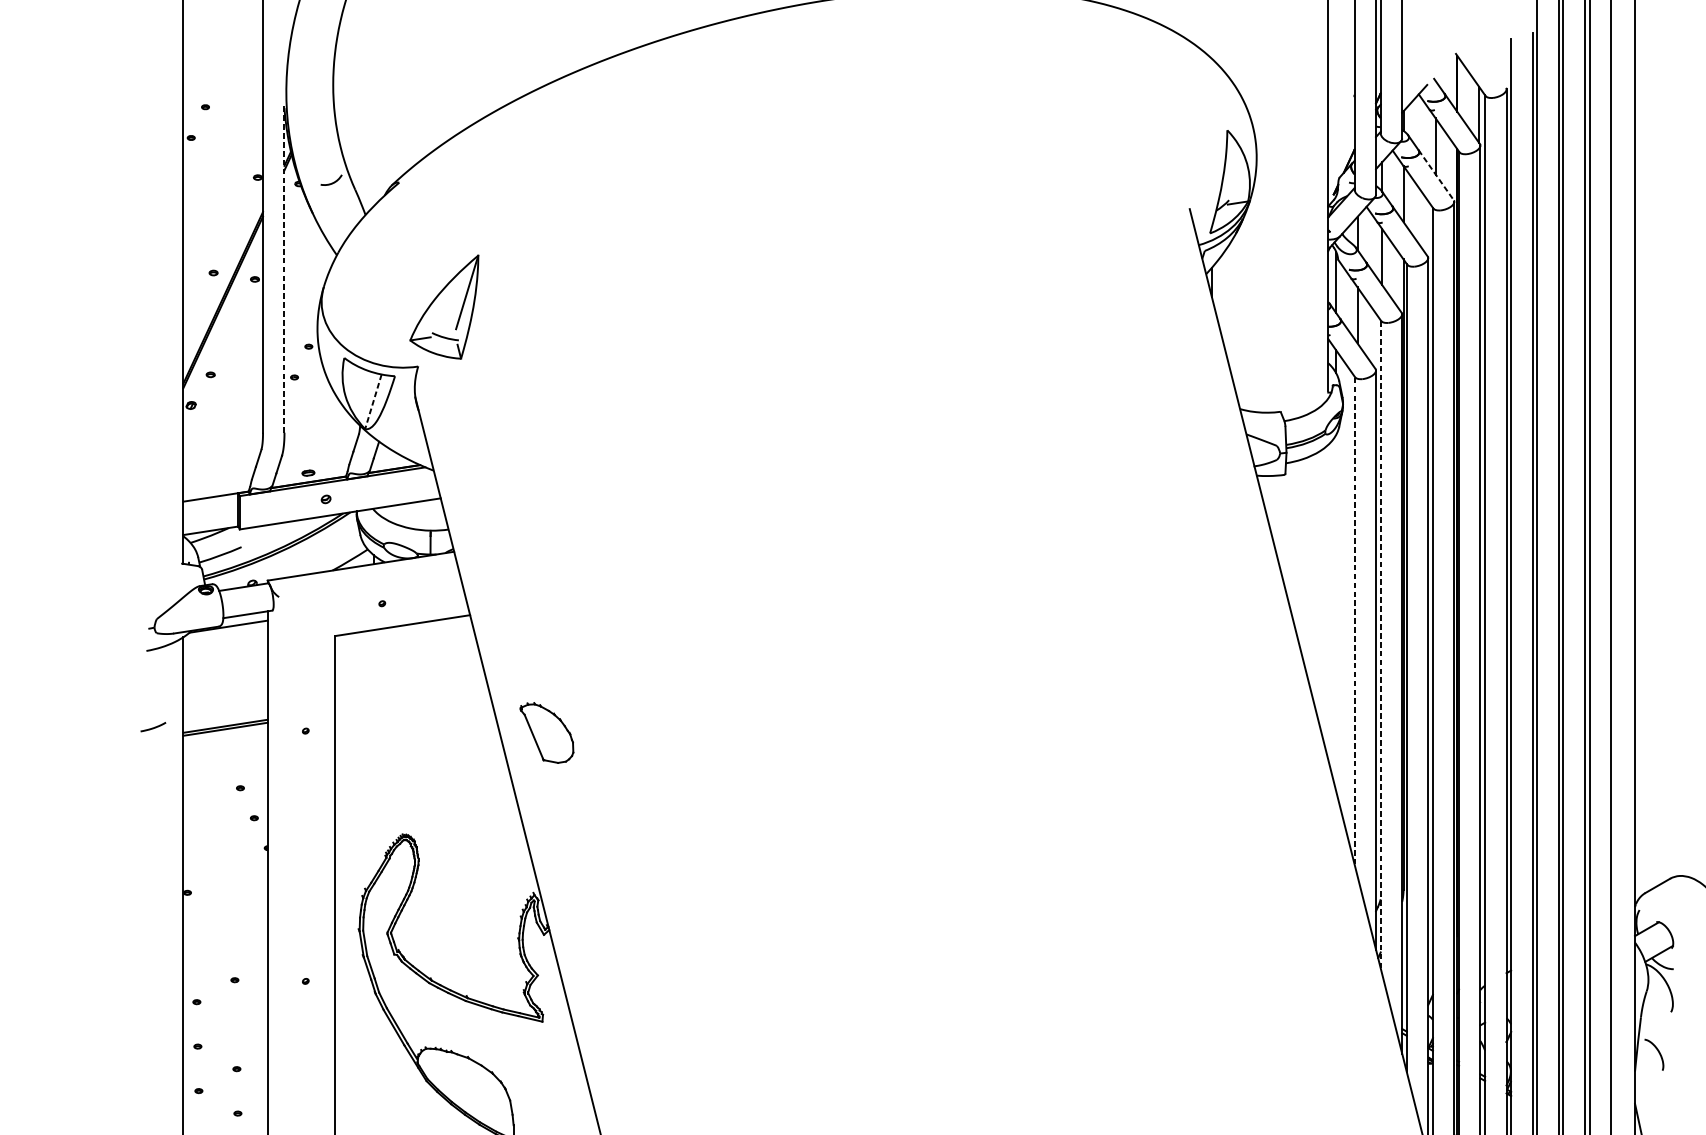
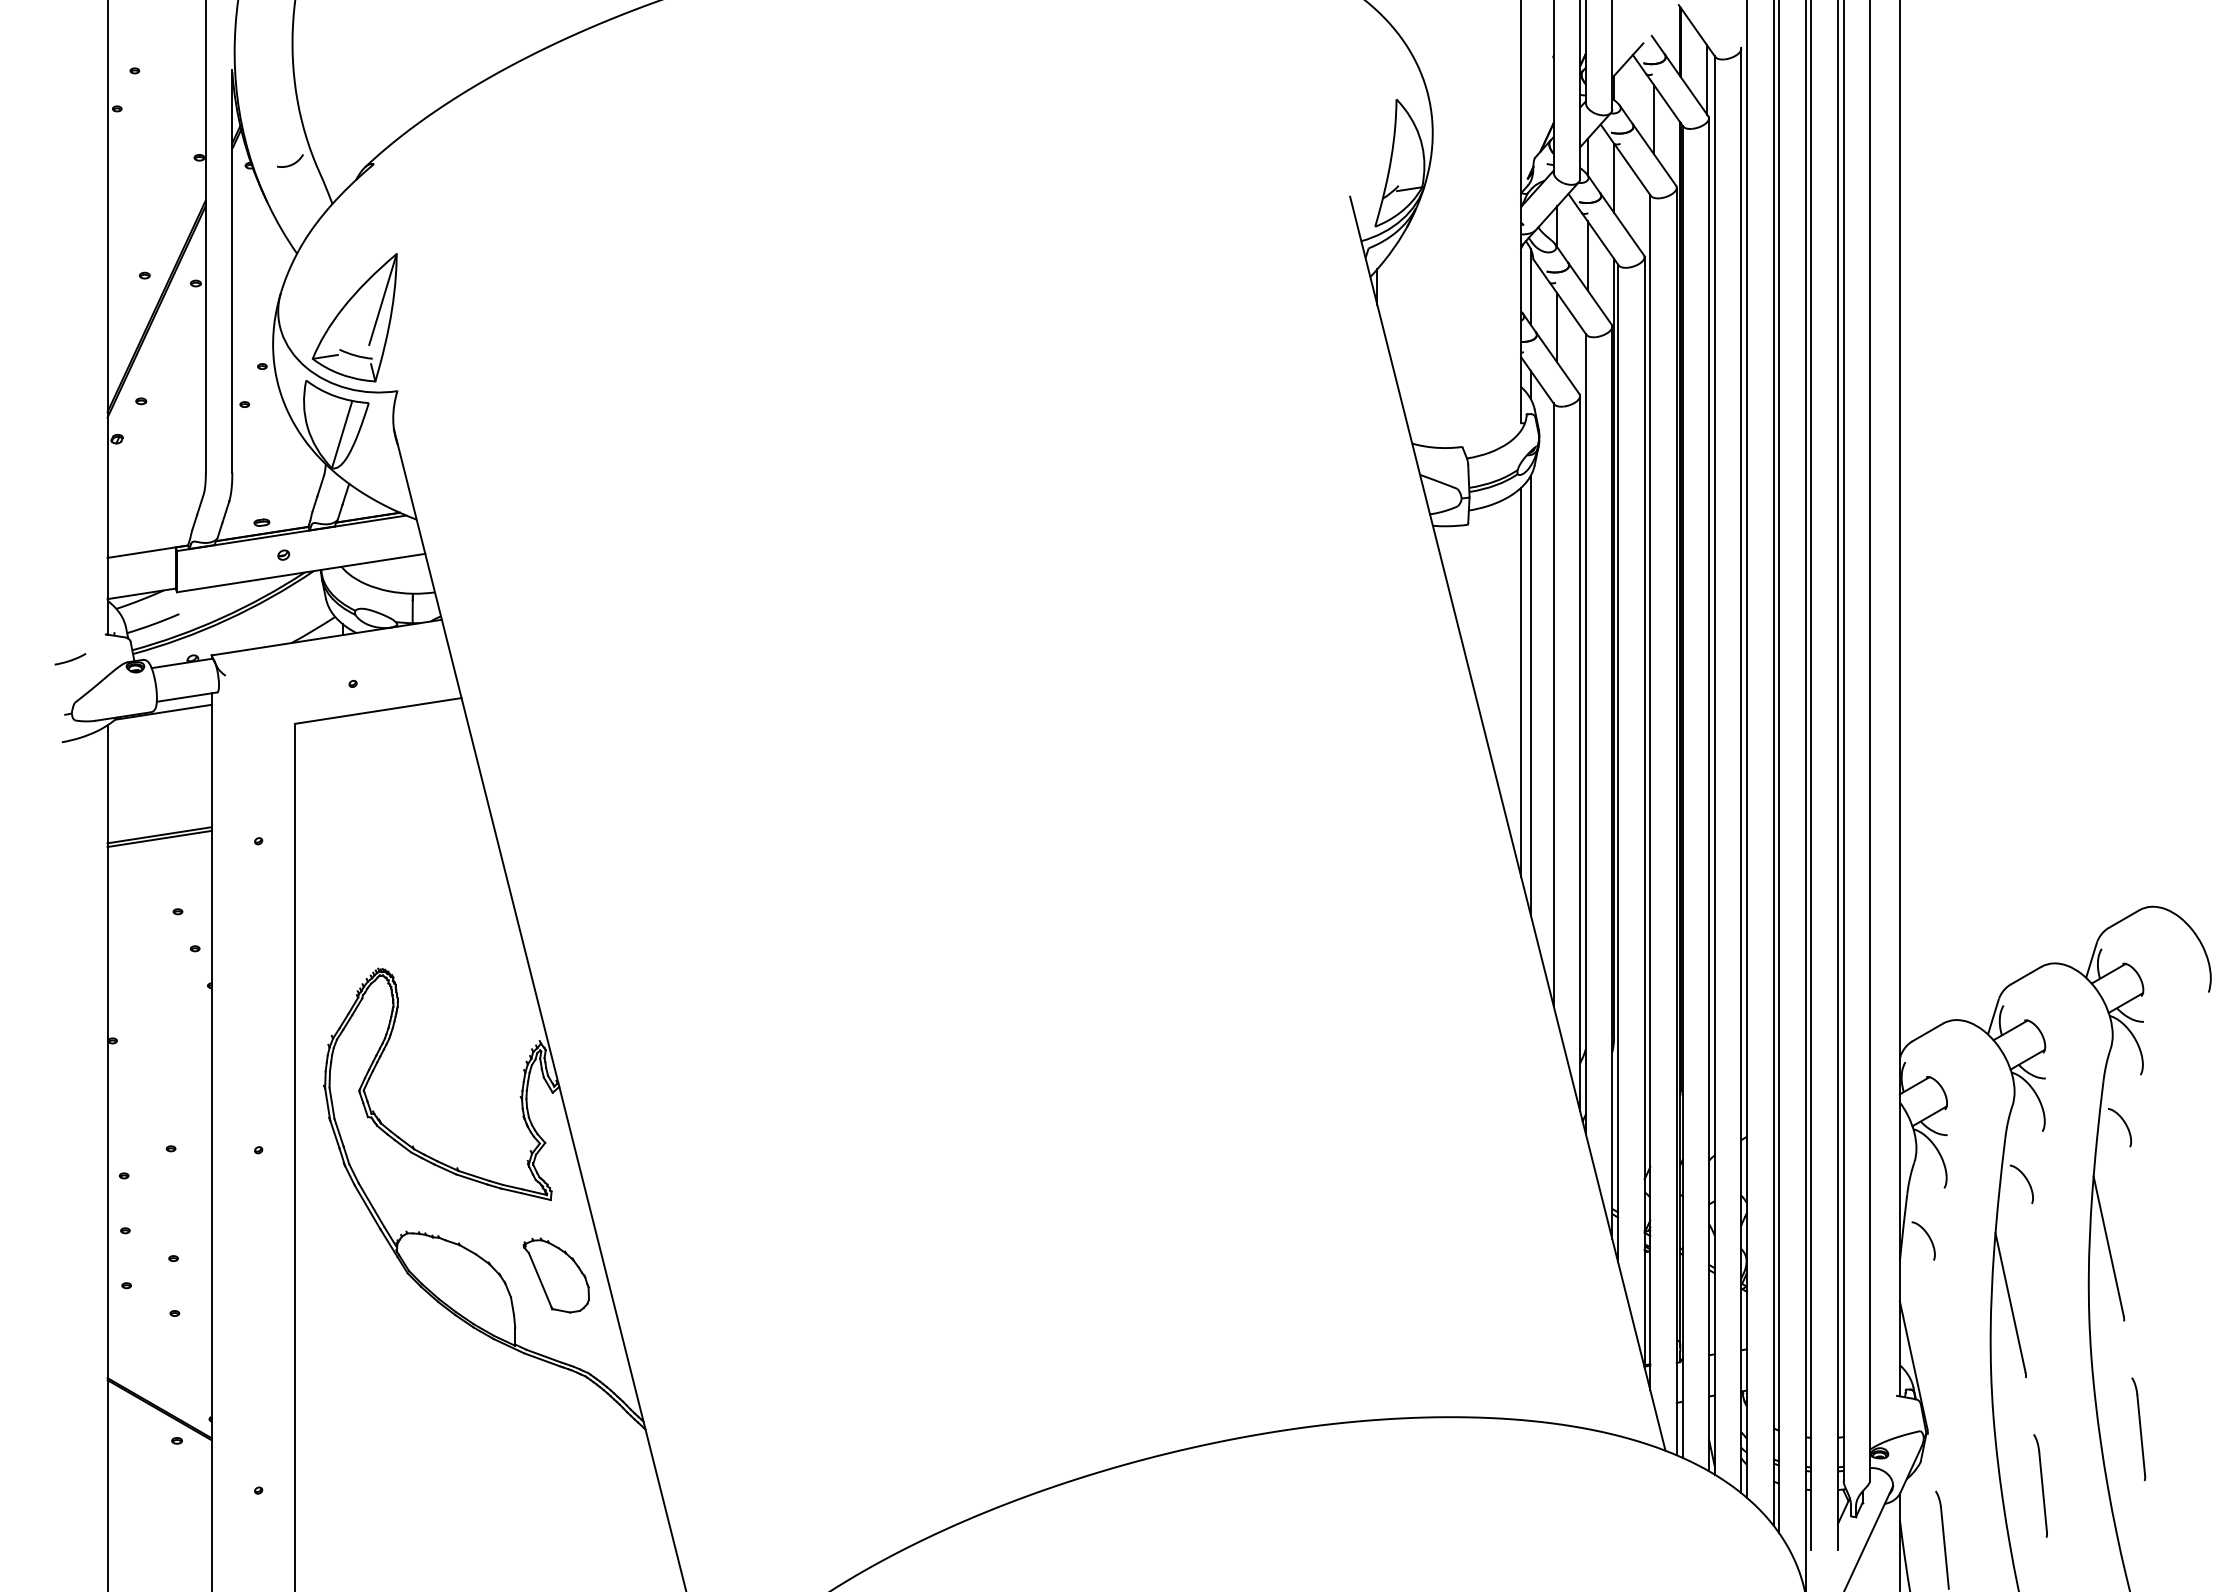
line: (1436, 174) -> (1654, 154), dashed -> solid
line: (284, 268) -> (232, 270), dashed -> solid
part: (444, 306) -> (354, 317), moved
line: (373, 402) -> (342, 435), dashed -> solid
line: (1328, 601) -> (1521, 681), added
line: (1335, 612) -> (1530, 694), added
line: (1354, 620) -> (1553, 704), dashed -> solid
line: (1380, 643) -> (1585, 733), dashed -> solid
curve: (153, 727) -> (70, 659), moved
part: (546, 732) -> (555, 1275), moved

